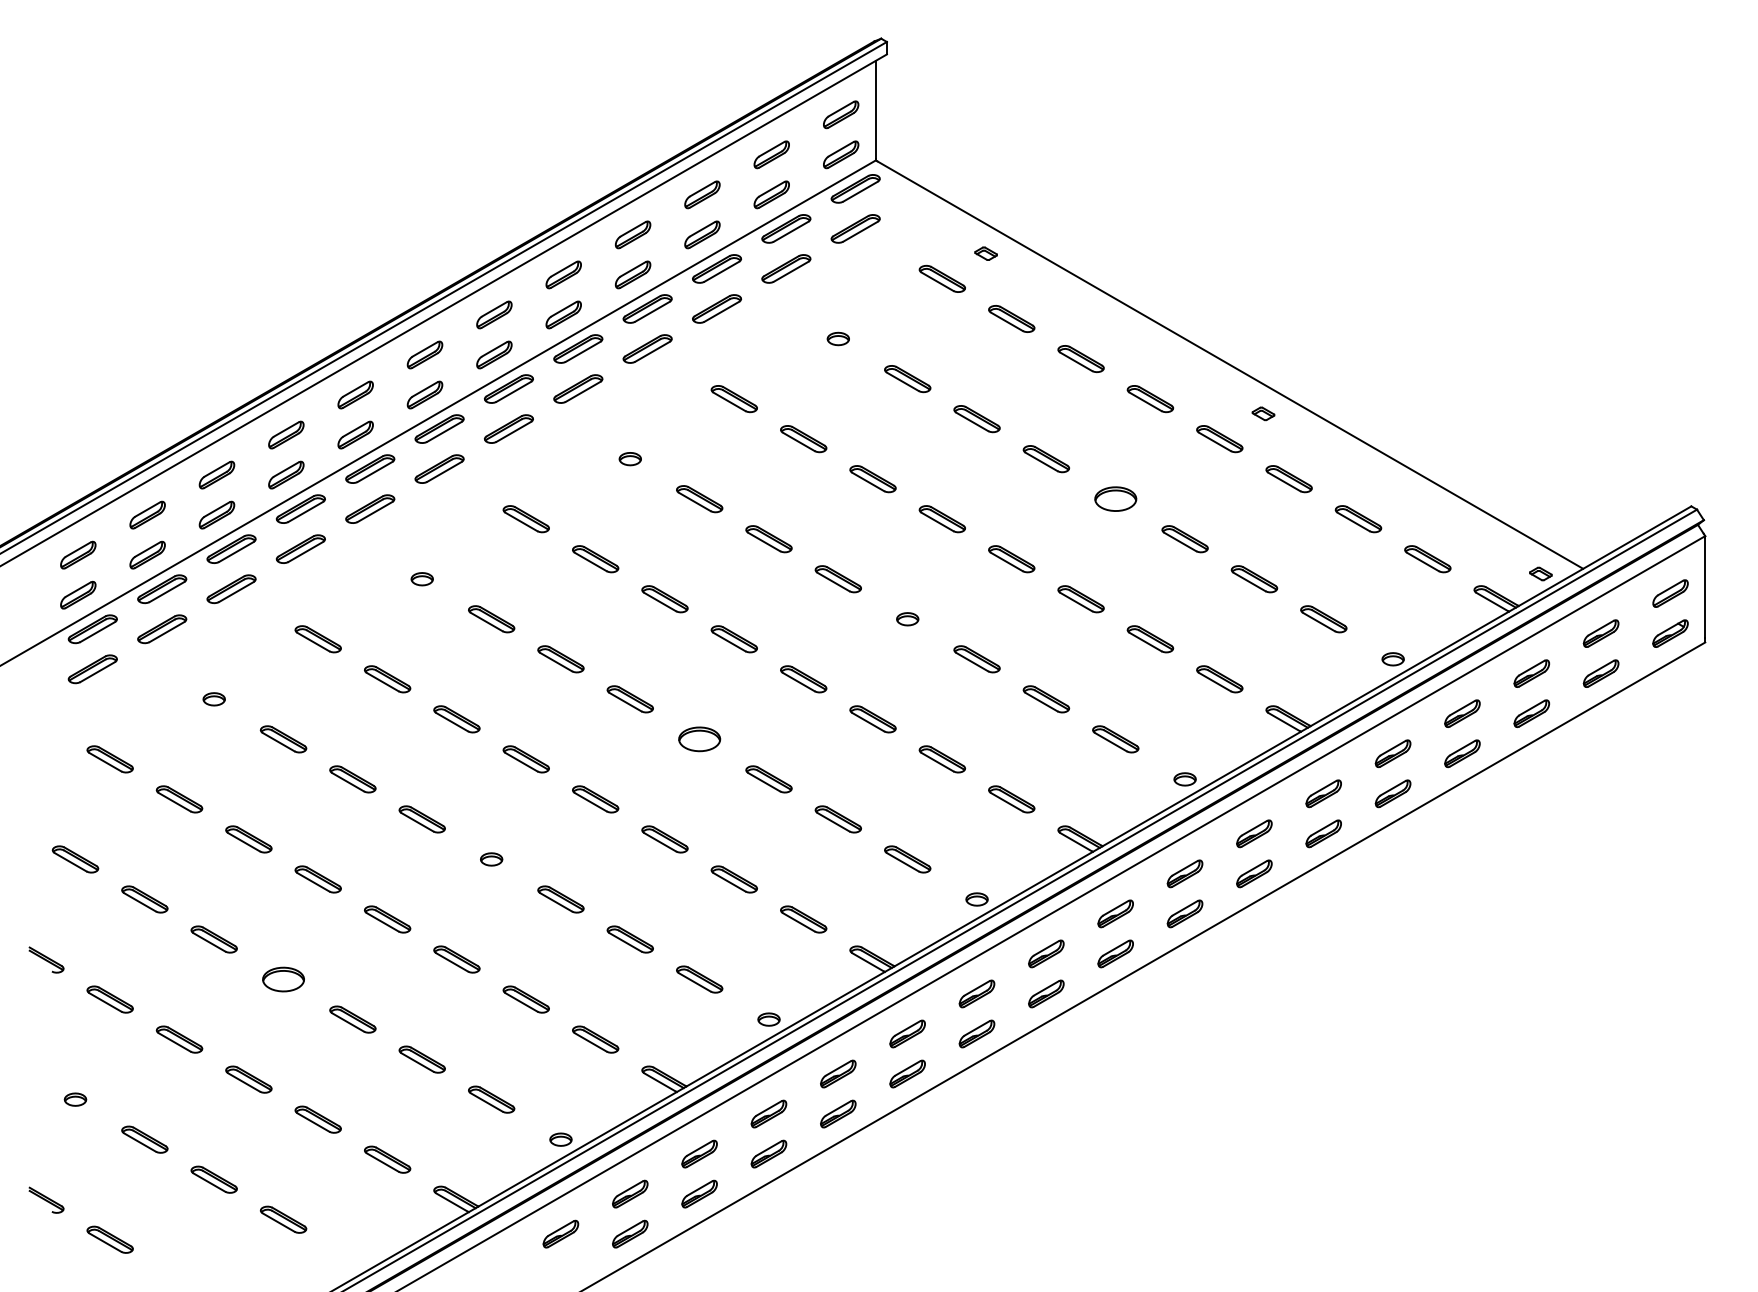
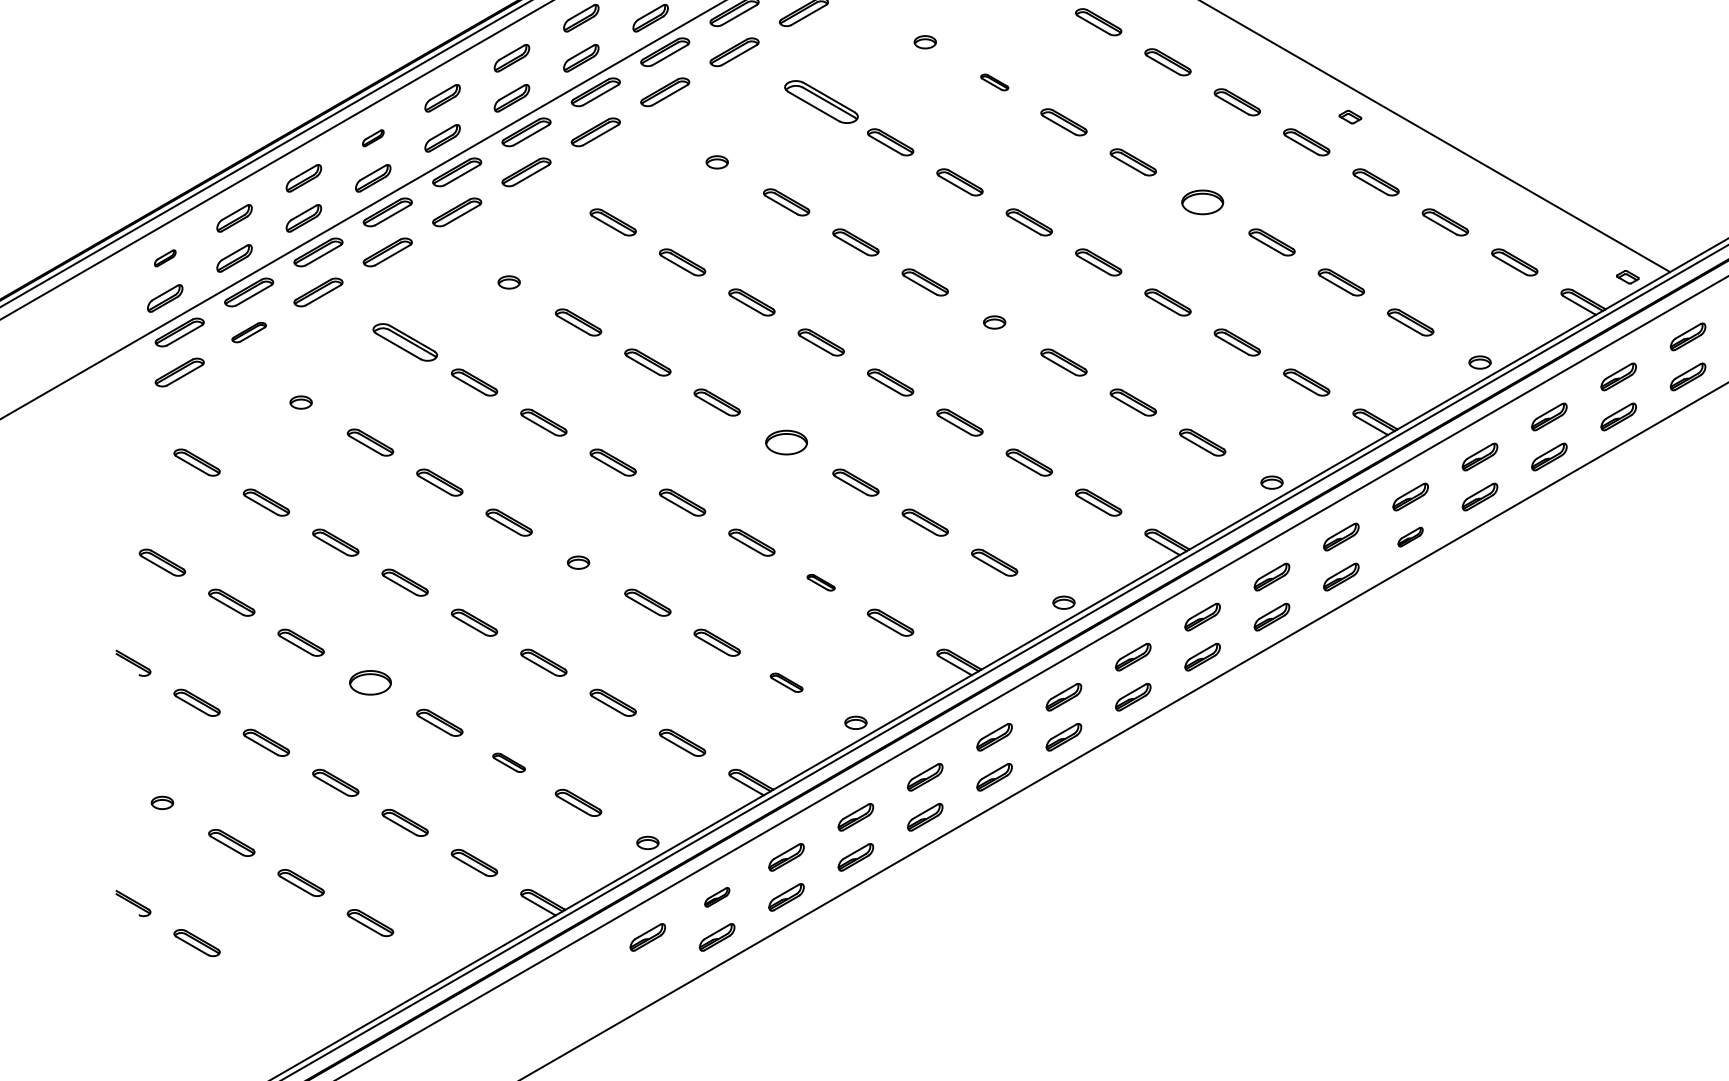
part: (907, 379) -> (994, 82), size x0.6
part: (733, 399) -> (820, 102), size x1.6
part: (286, 434) -> (373, 137), size x0.6
part: (78, 554) -> (165, 257), size x0.6
part: (162, 629) -> (249, 332), size x0.7
part: (317, 639) -> (404, 342), size x1.4
part: (1323, 833) -> (1410, 536), size x0.7
part: (733, 879) -> (820, 582), size x0.6
part: (699, 979) -> (786, 682), size x0.7
part: (421, 1059) -> (508, 762), size x0.7
part: (630, 1193) -> (717, 896), size x0.7

